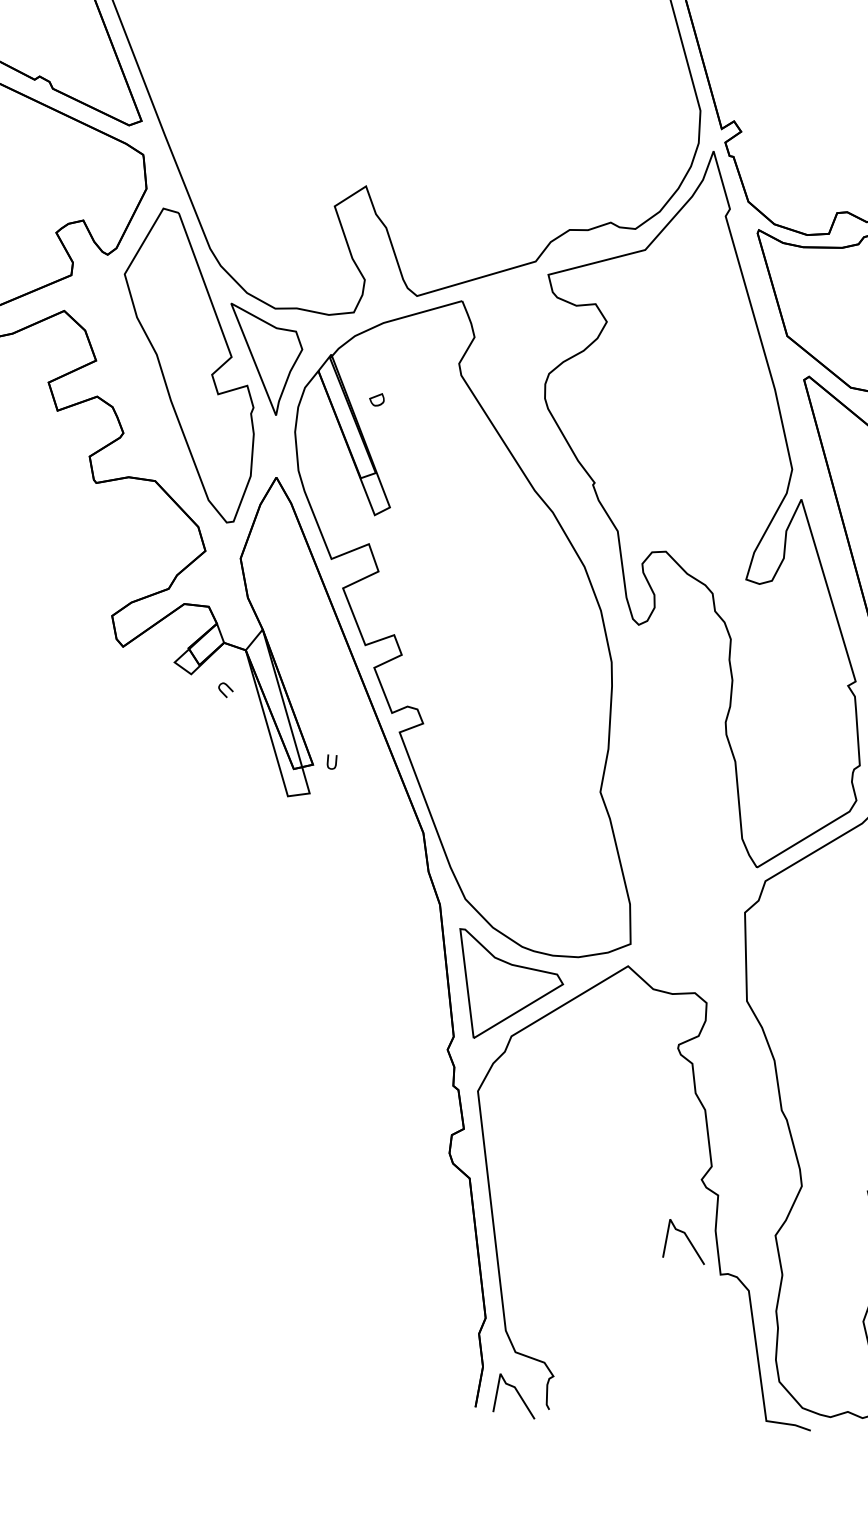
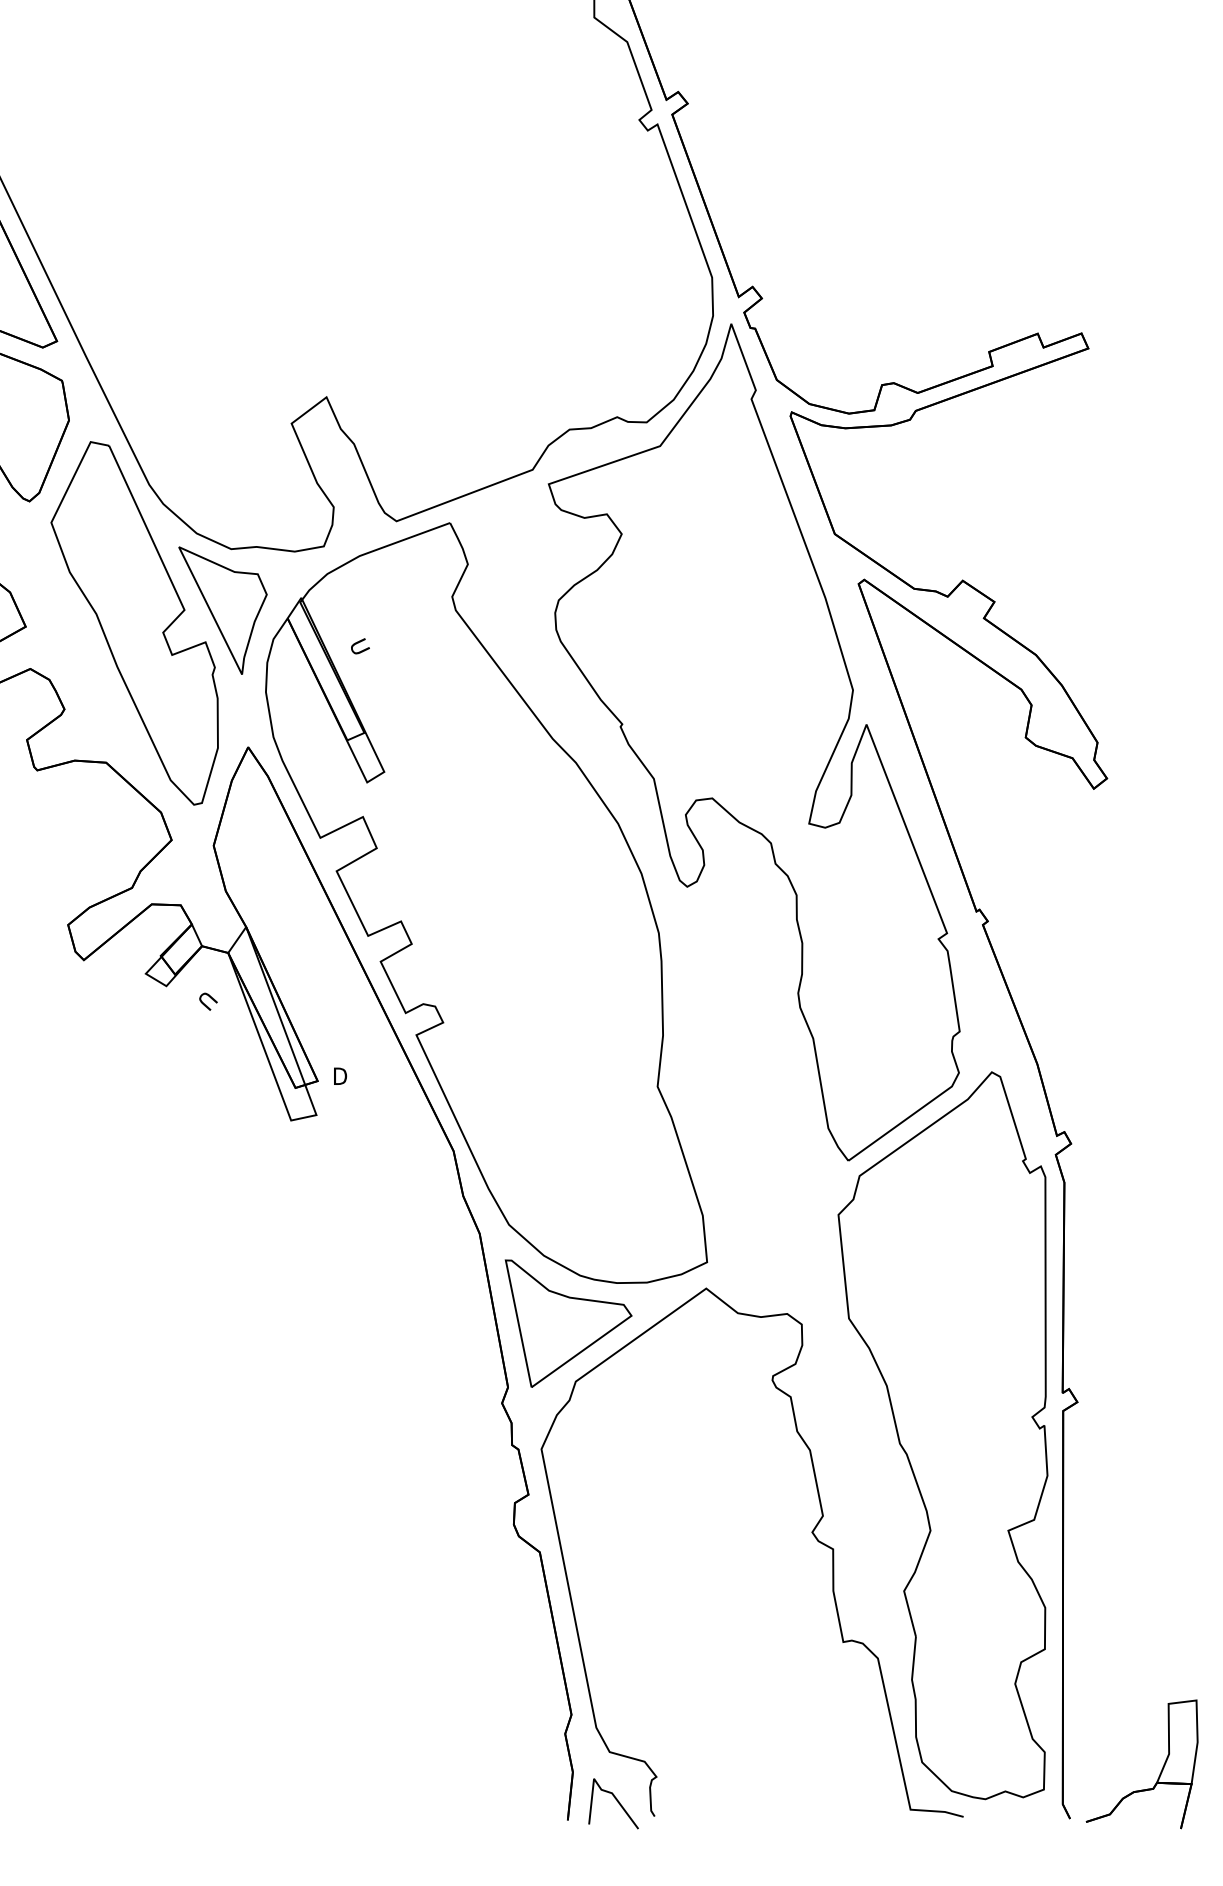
text: (377, 399) -> (359, 646), D -> U
text: (332, 762) -> (340, 1076), U -> D
line: (688, 1240) -> (802, 1605), removed

